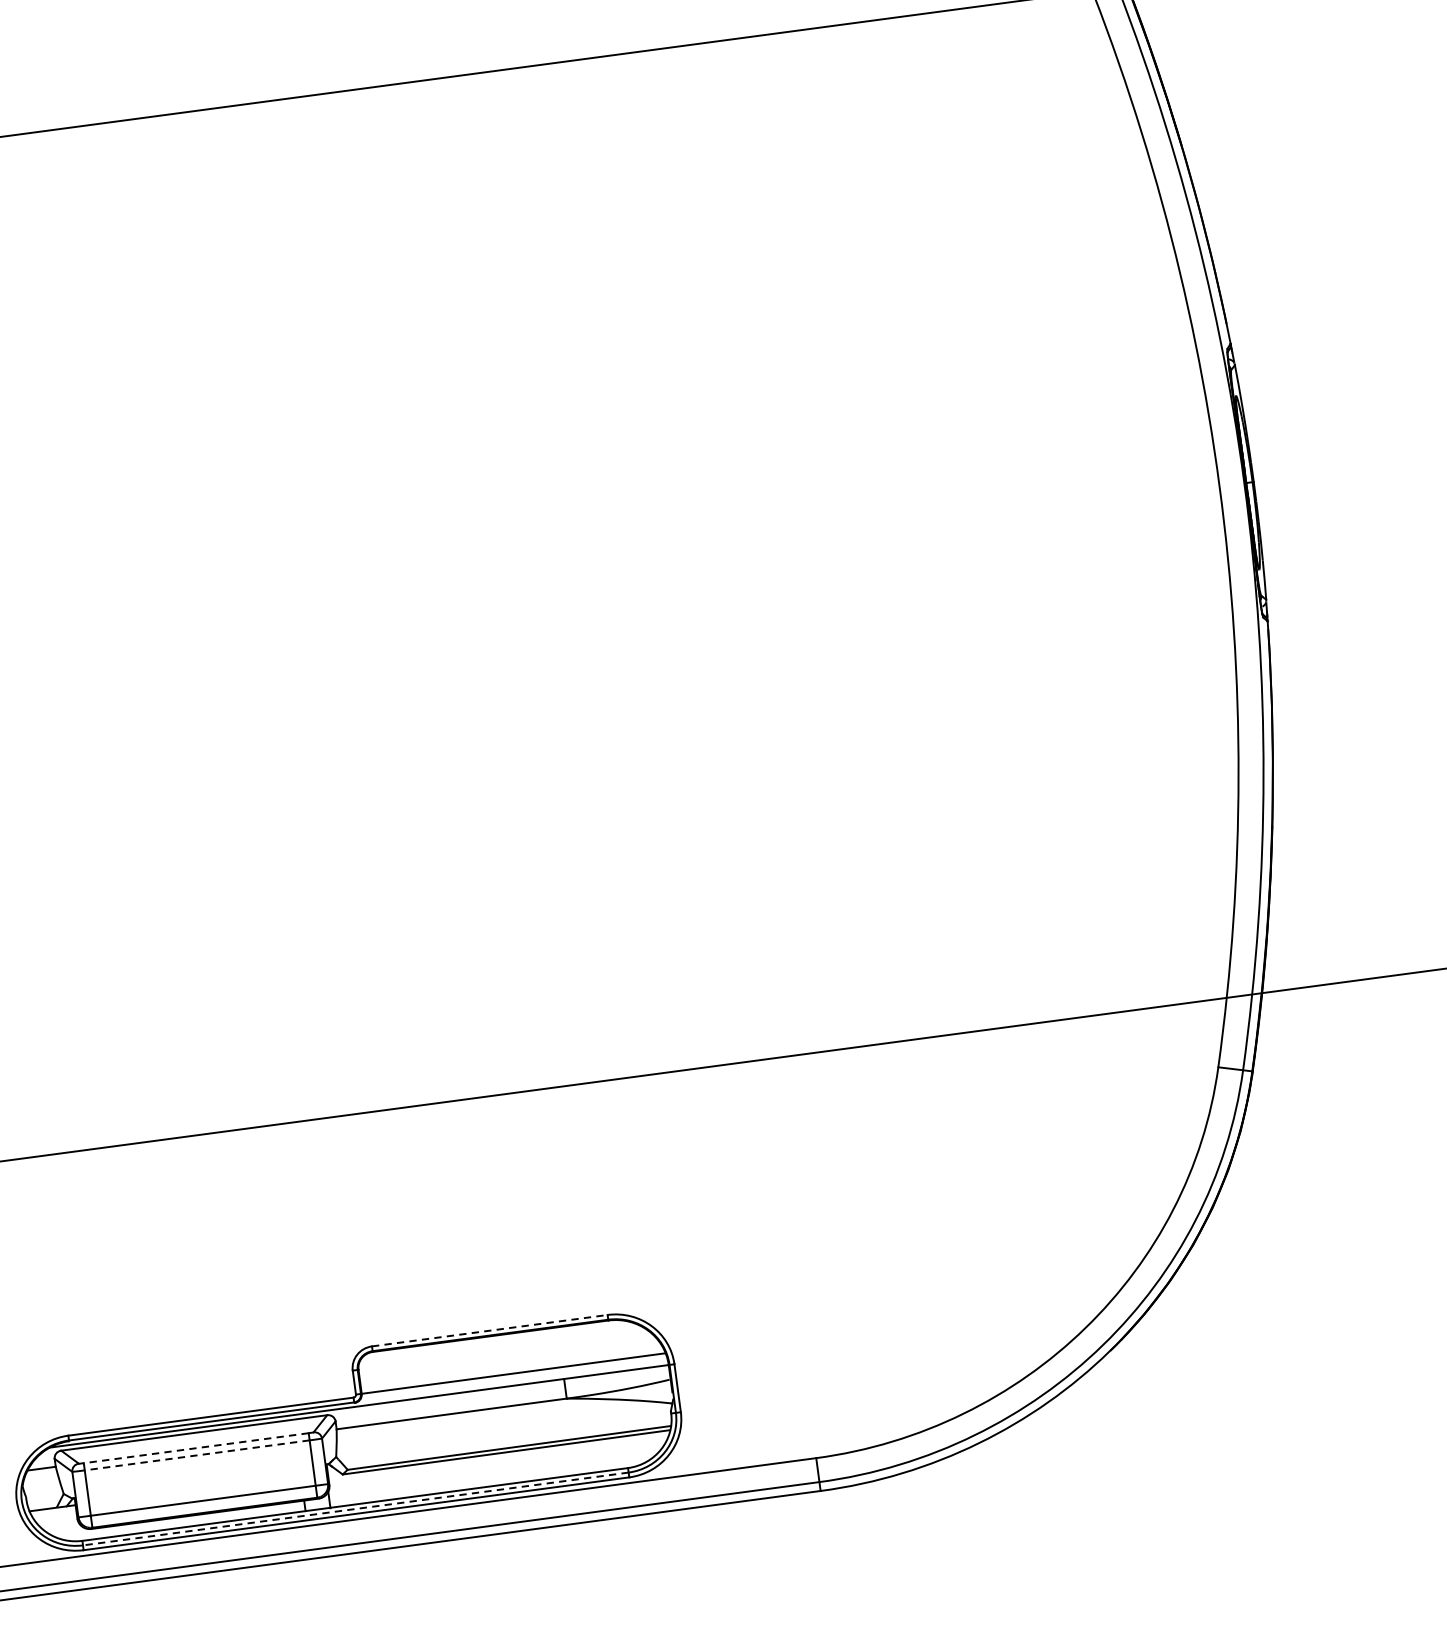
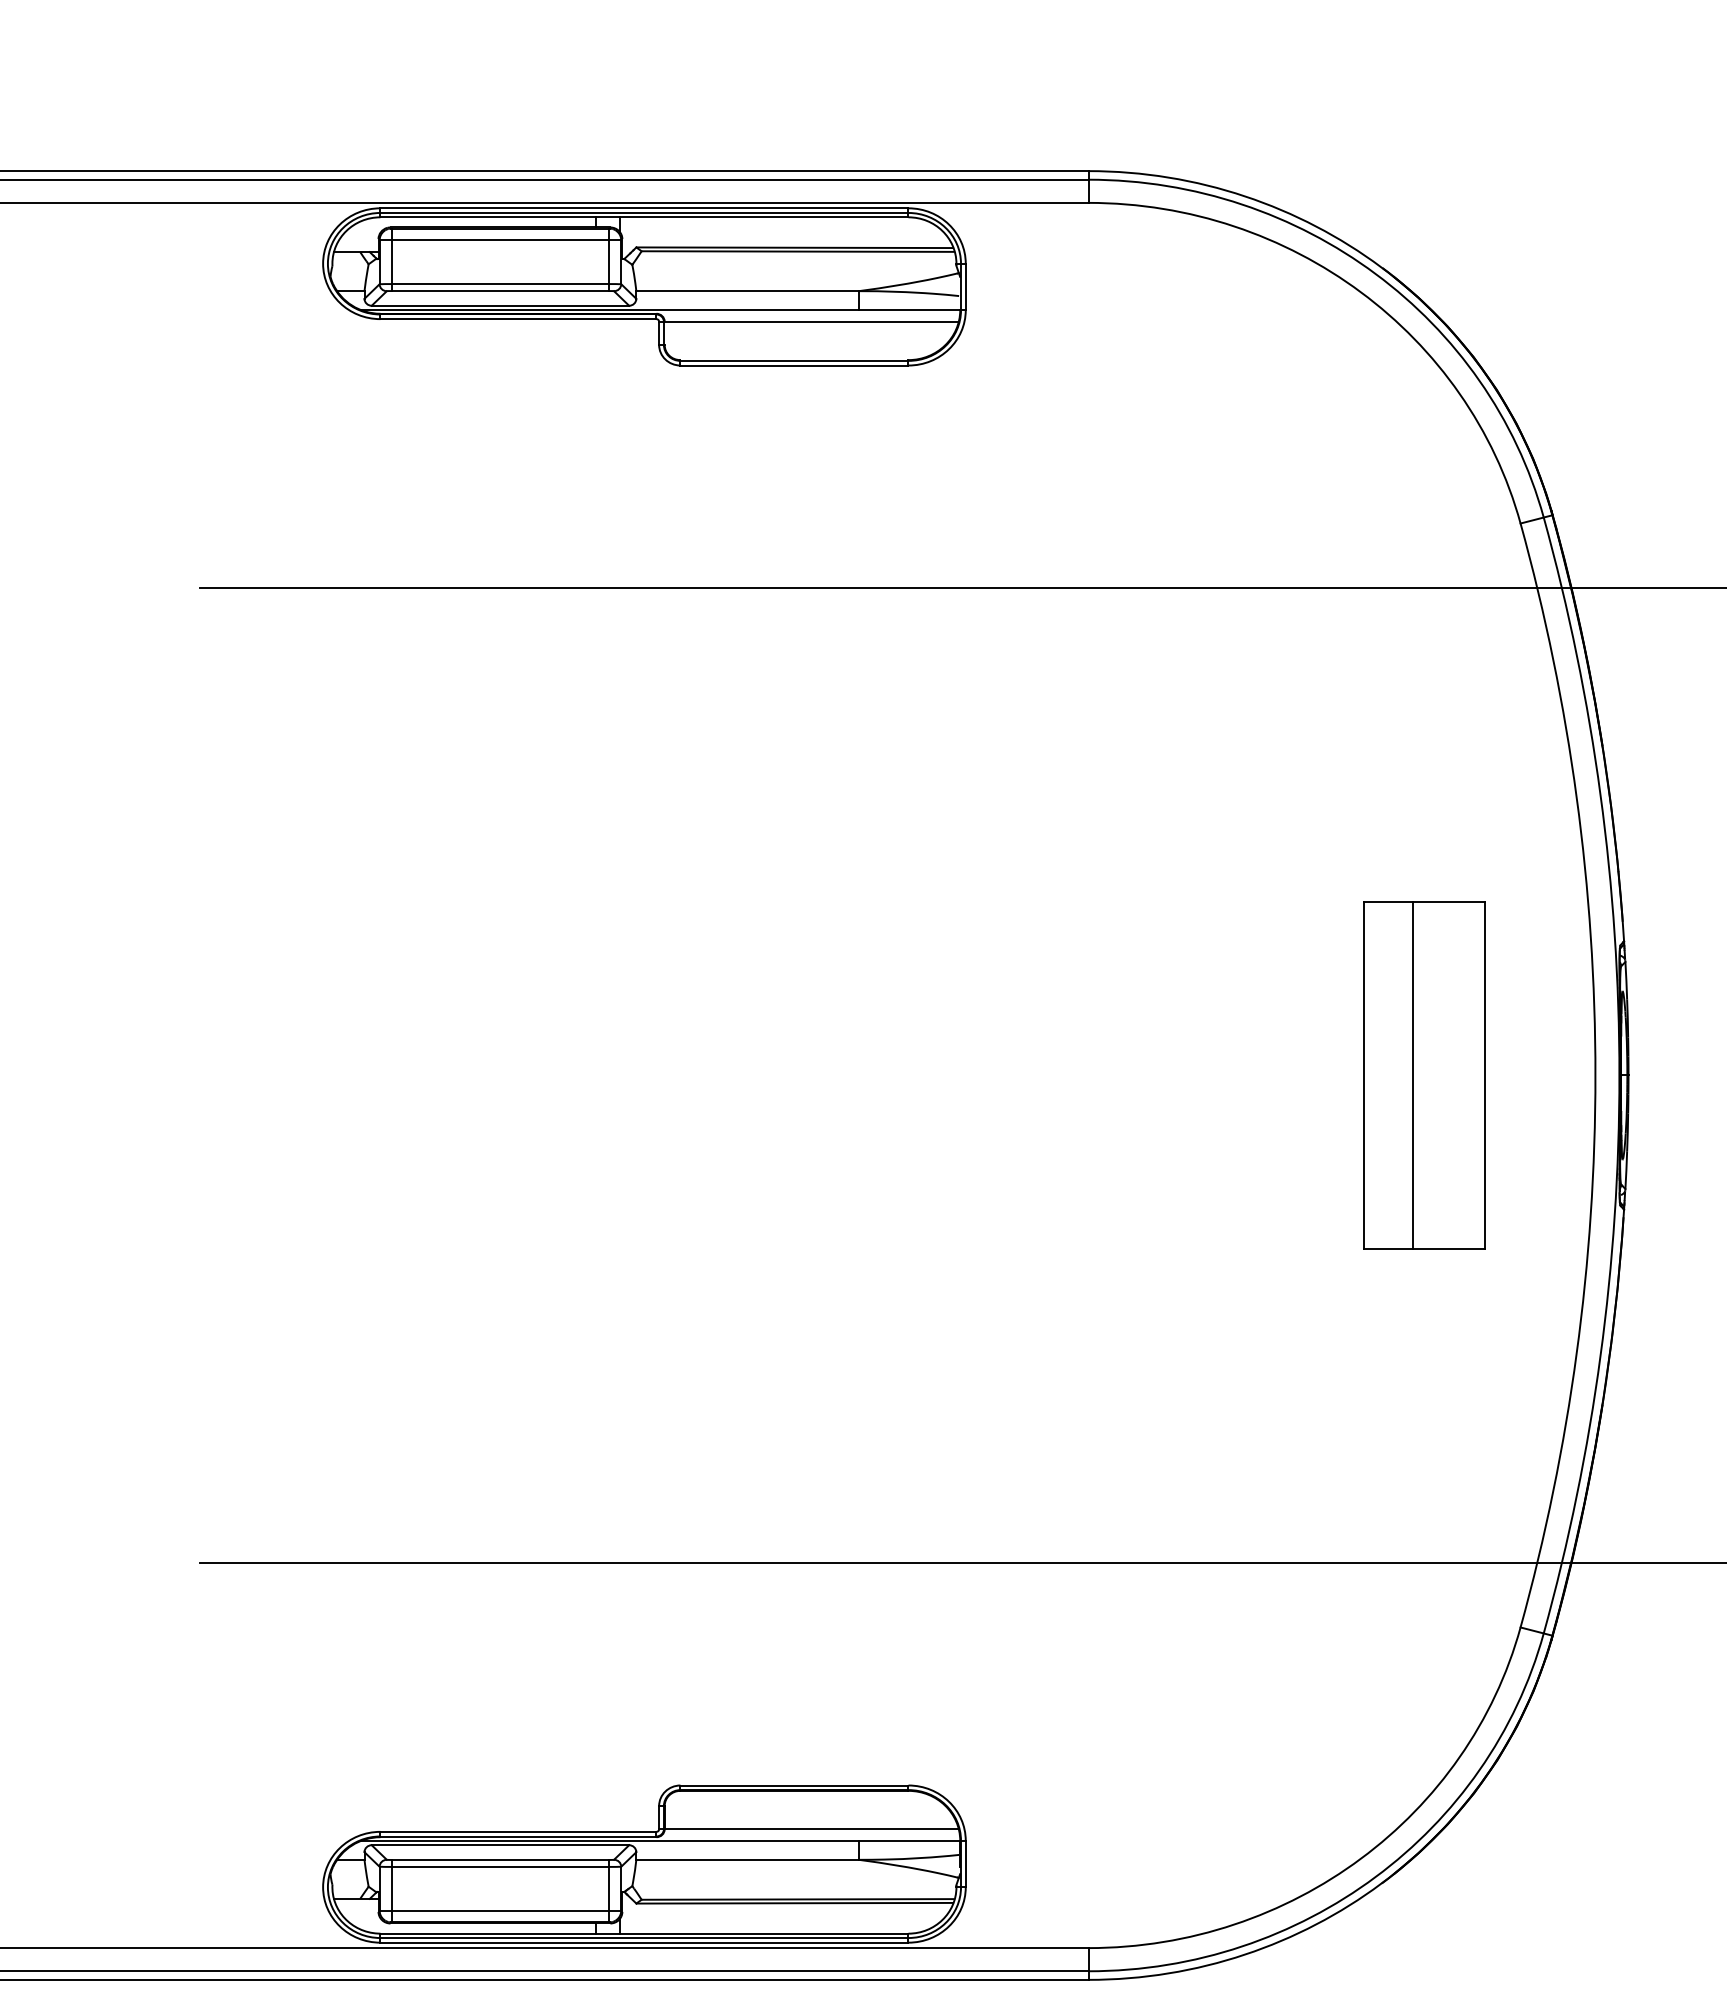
part: (1042, 510) -> (1424, 1075), added
line: (489, 1330) -> (794, 1785), dashed -> solid
line: (196, 1447) -> (500, 1859), dashed -> solid
line: (197, 1454) -> (500, 1866), dashed -> solid
line: (354, 1509) -> (643, 1938), dashed -> solid

